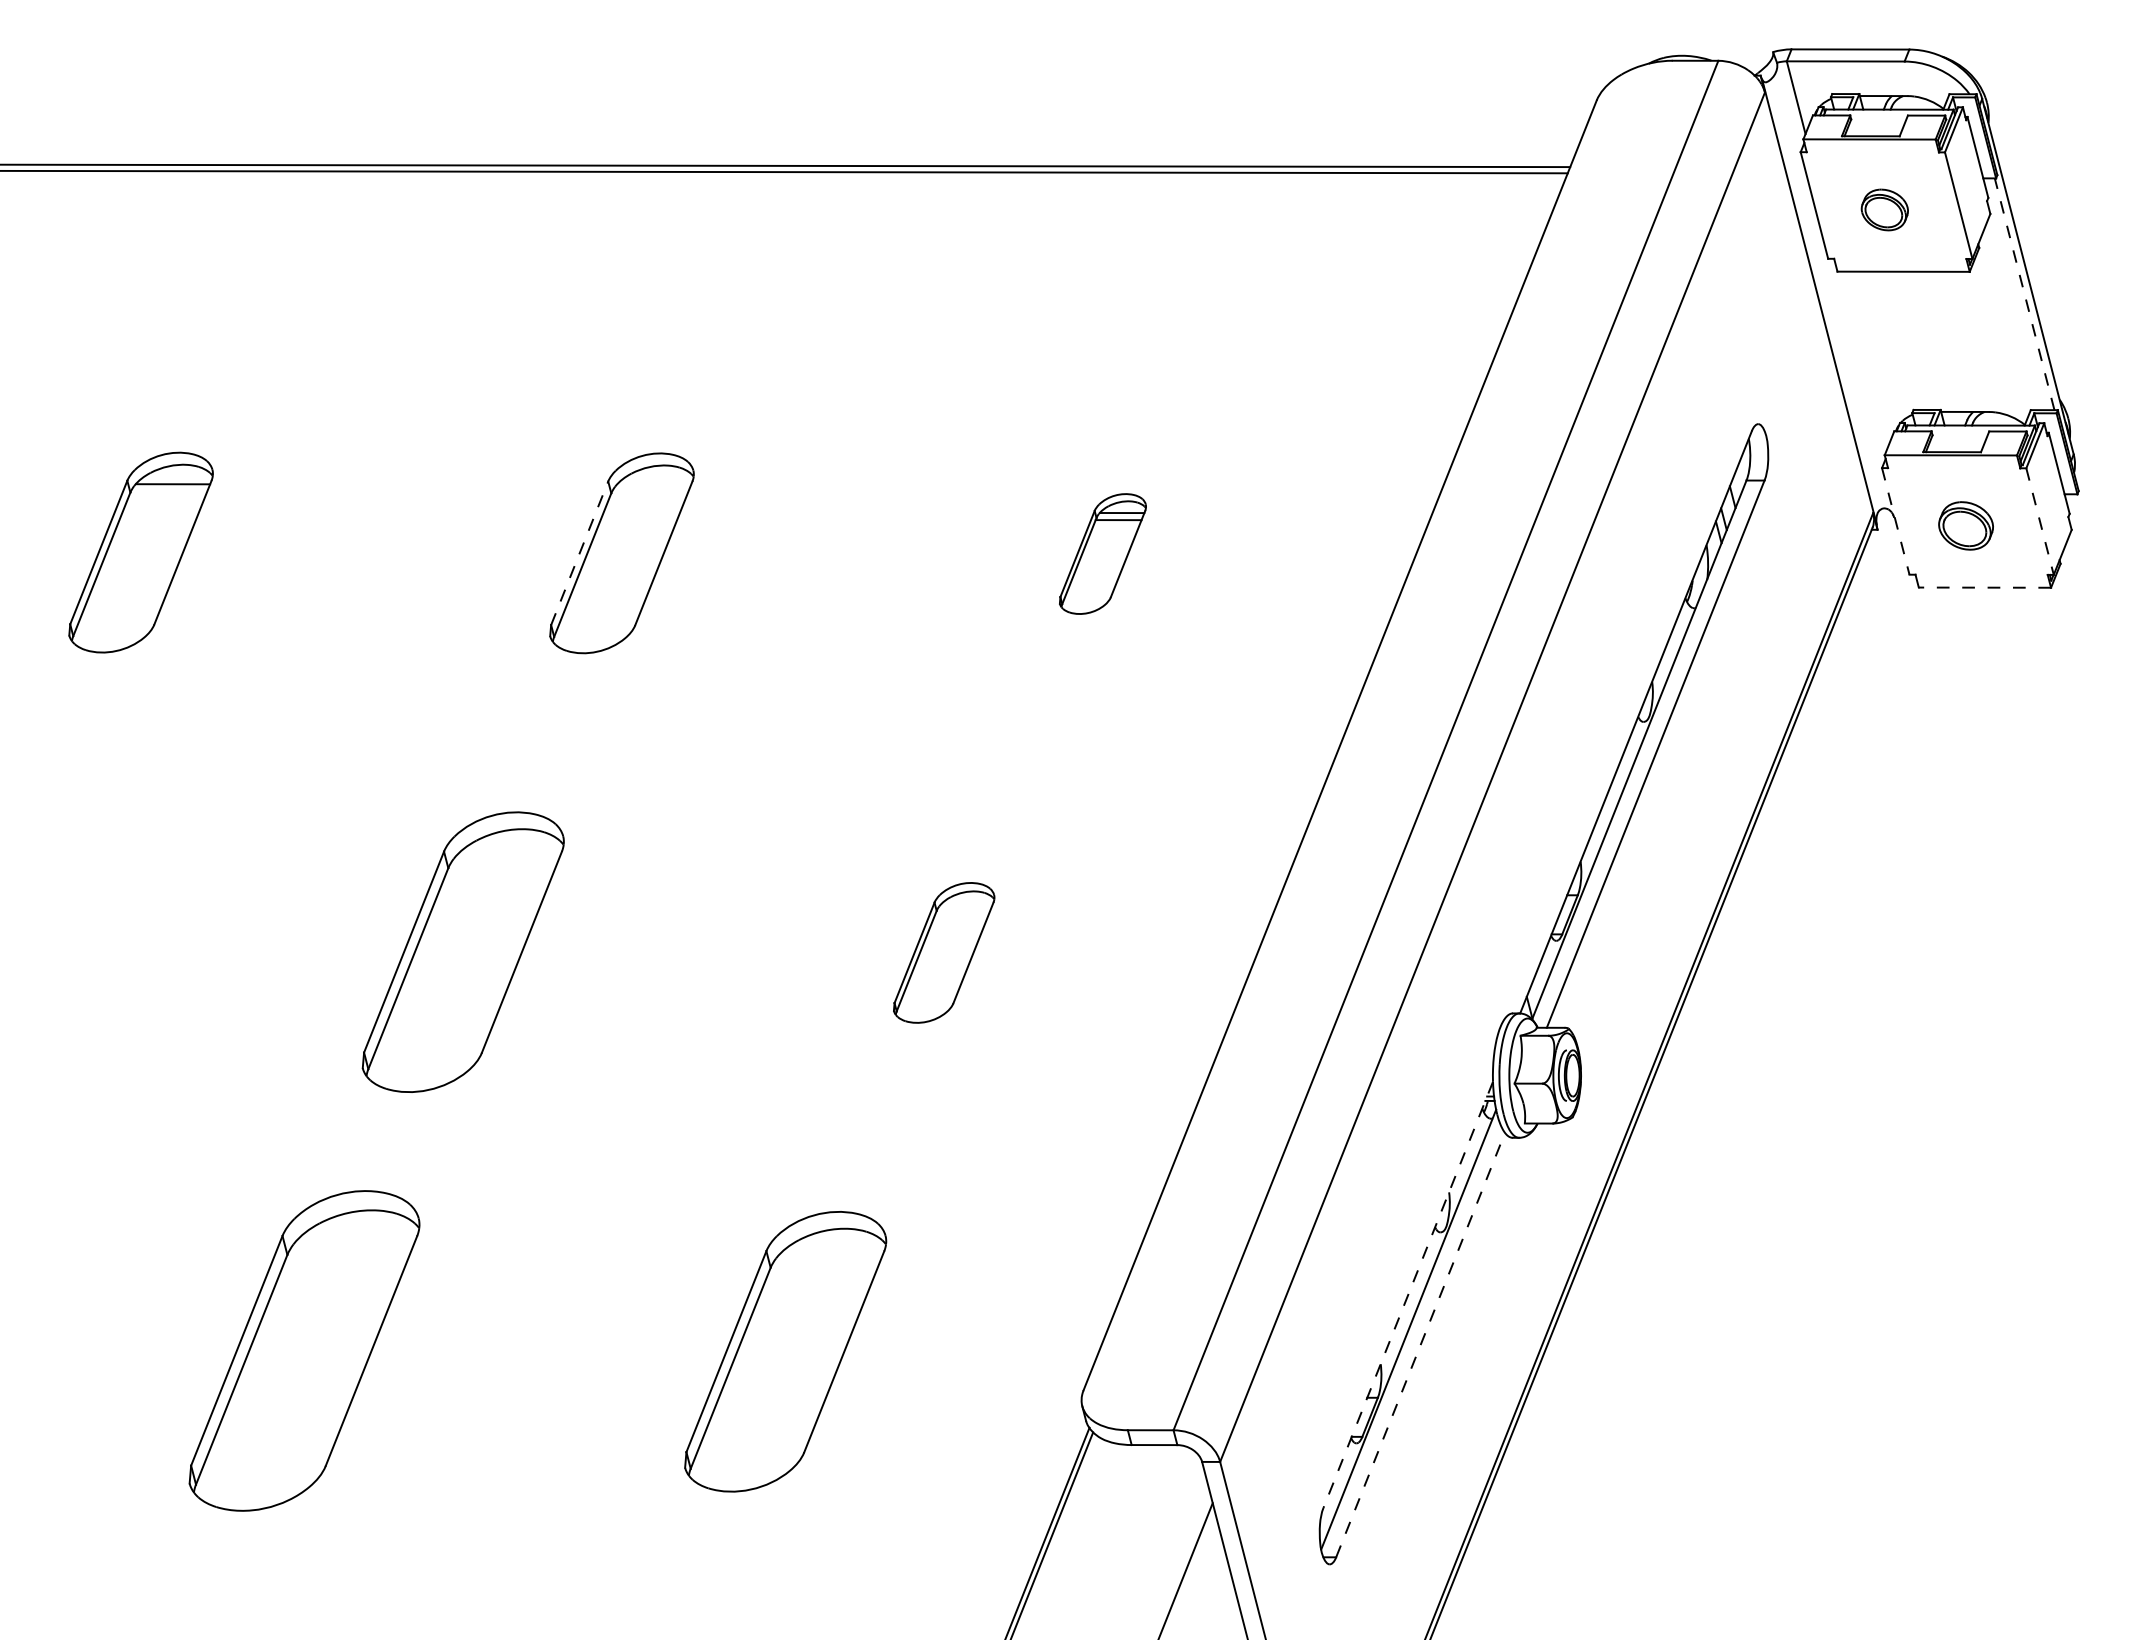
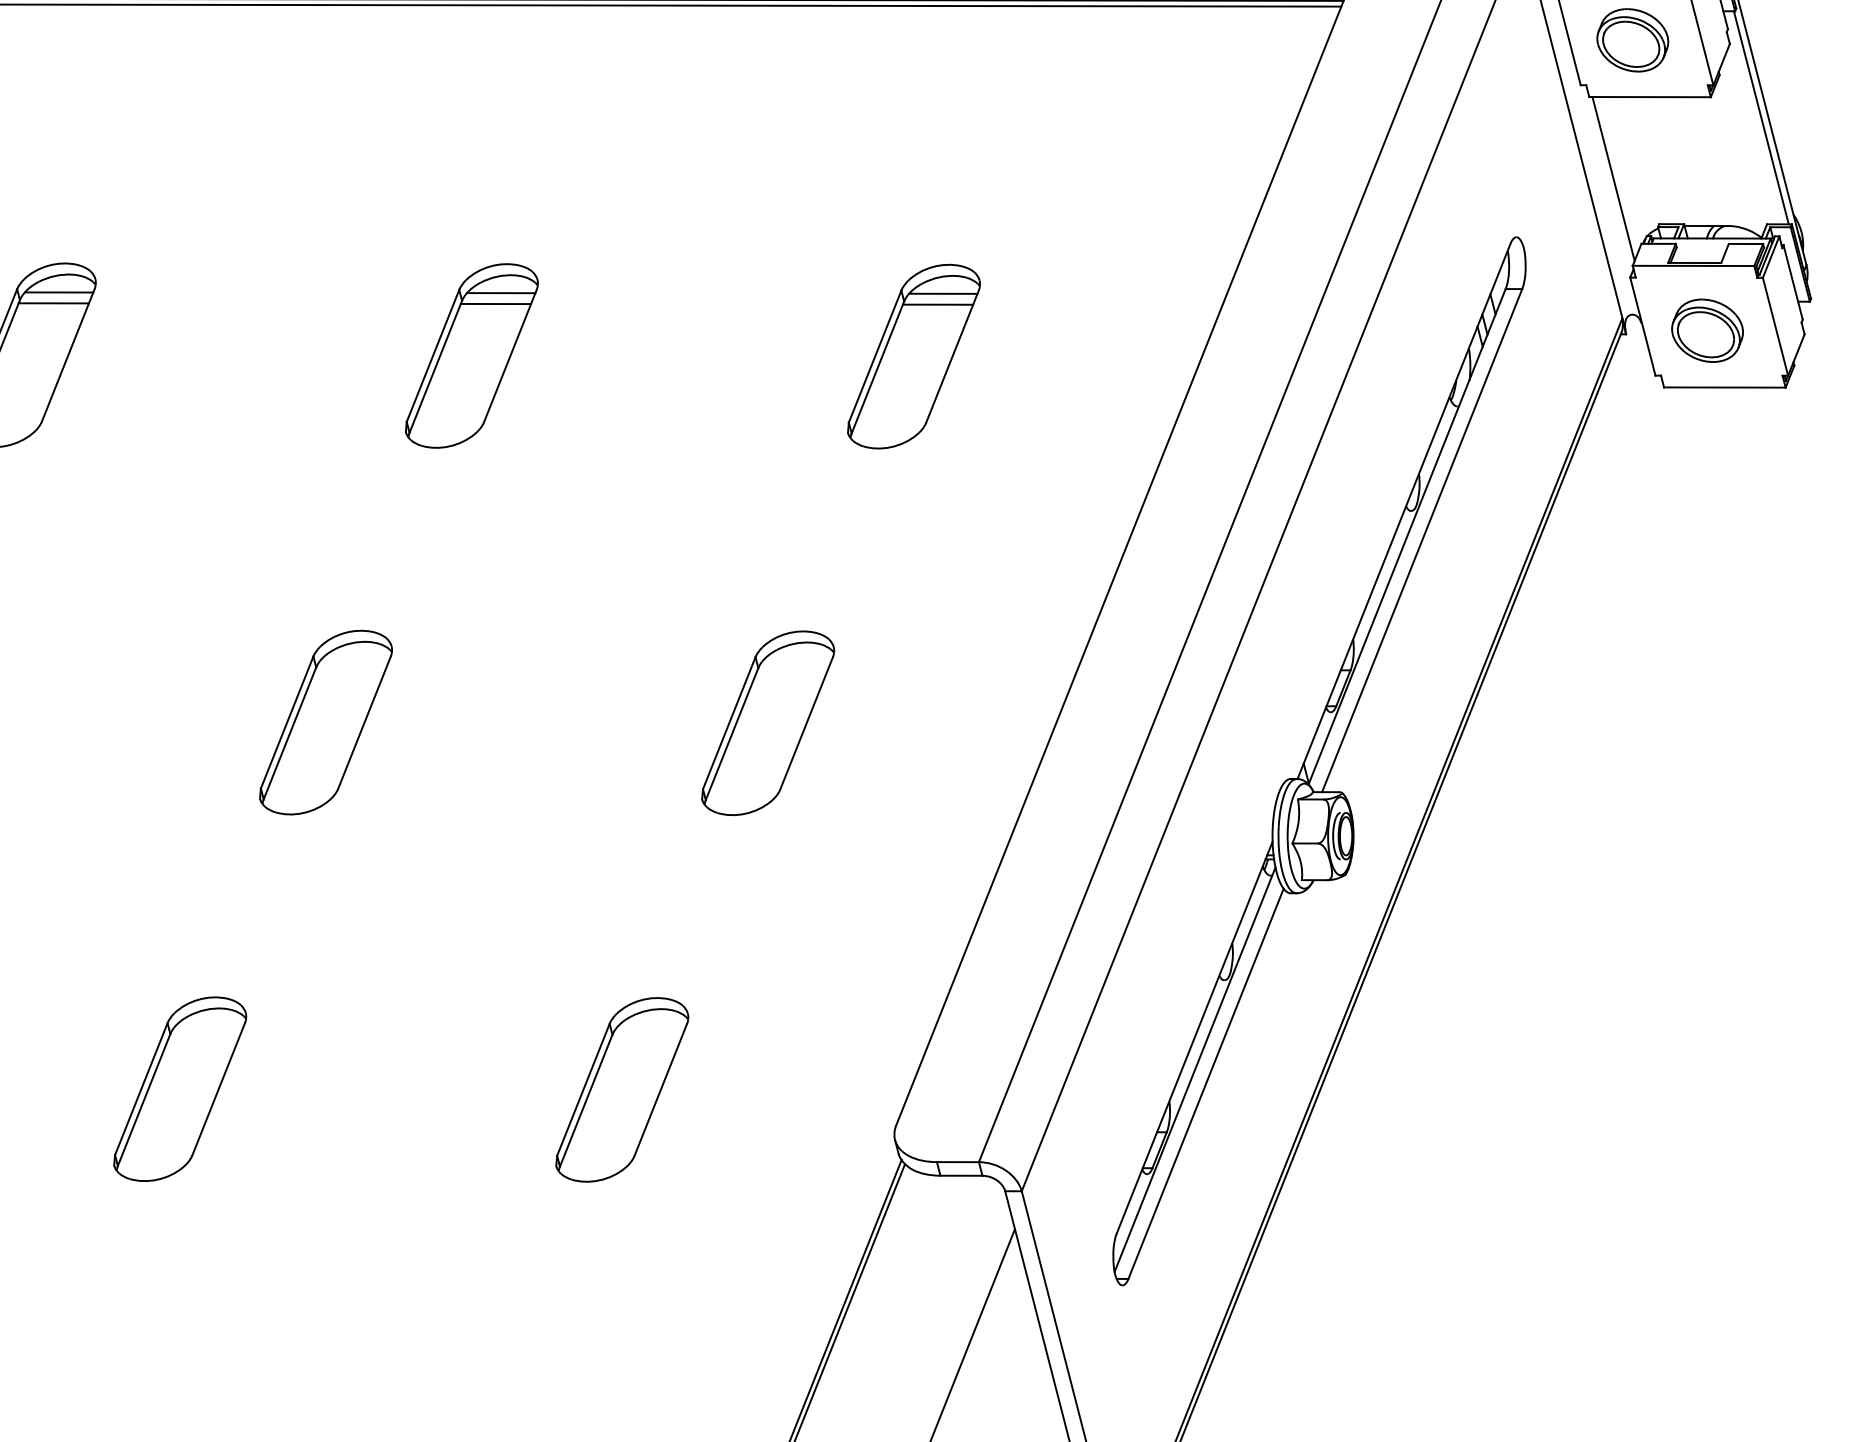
part: (1884, 209) -> (1632, 39), size x1.67
line: (2024, 294) -> (1761, 118), dashed -> solid
line: (1863, 360) -> (1613, 178), added
line: (654, 484) -> (501, 292), added
line: (167, 496) -> (54, 303), added
line: (647, 496) -> (495, 303), added
line: (1895, 521) -> (1642, 326), dashed -> solid
line: (2040, 522) -> (1775, 327), dashed -> solid
part: (1965, 525) -> (1706, 330), size x1.43
line: (579, 552) -> (432, 355), dashed -> solid
part: (1102, 553) -> (913, 356), size x1.67
line: (1984, 587) -> (1724, 387), dashed -> solid
part: (463, 951) -> (326, 722), size x0.71
part: (943, 952) -> (767, 722), size x1.43
line: (1408, 1295) -> (1194, 1038), dashed -> solid
line: (1420, 1344) -> (1205, 1083), dashed -> solid
part: (304, 1350) -> (180, 1088), size x0.62
part: (785, 1351) -> (622, 1089), size x0.71

